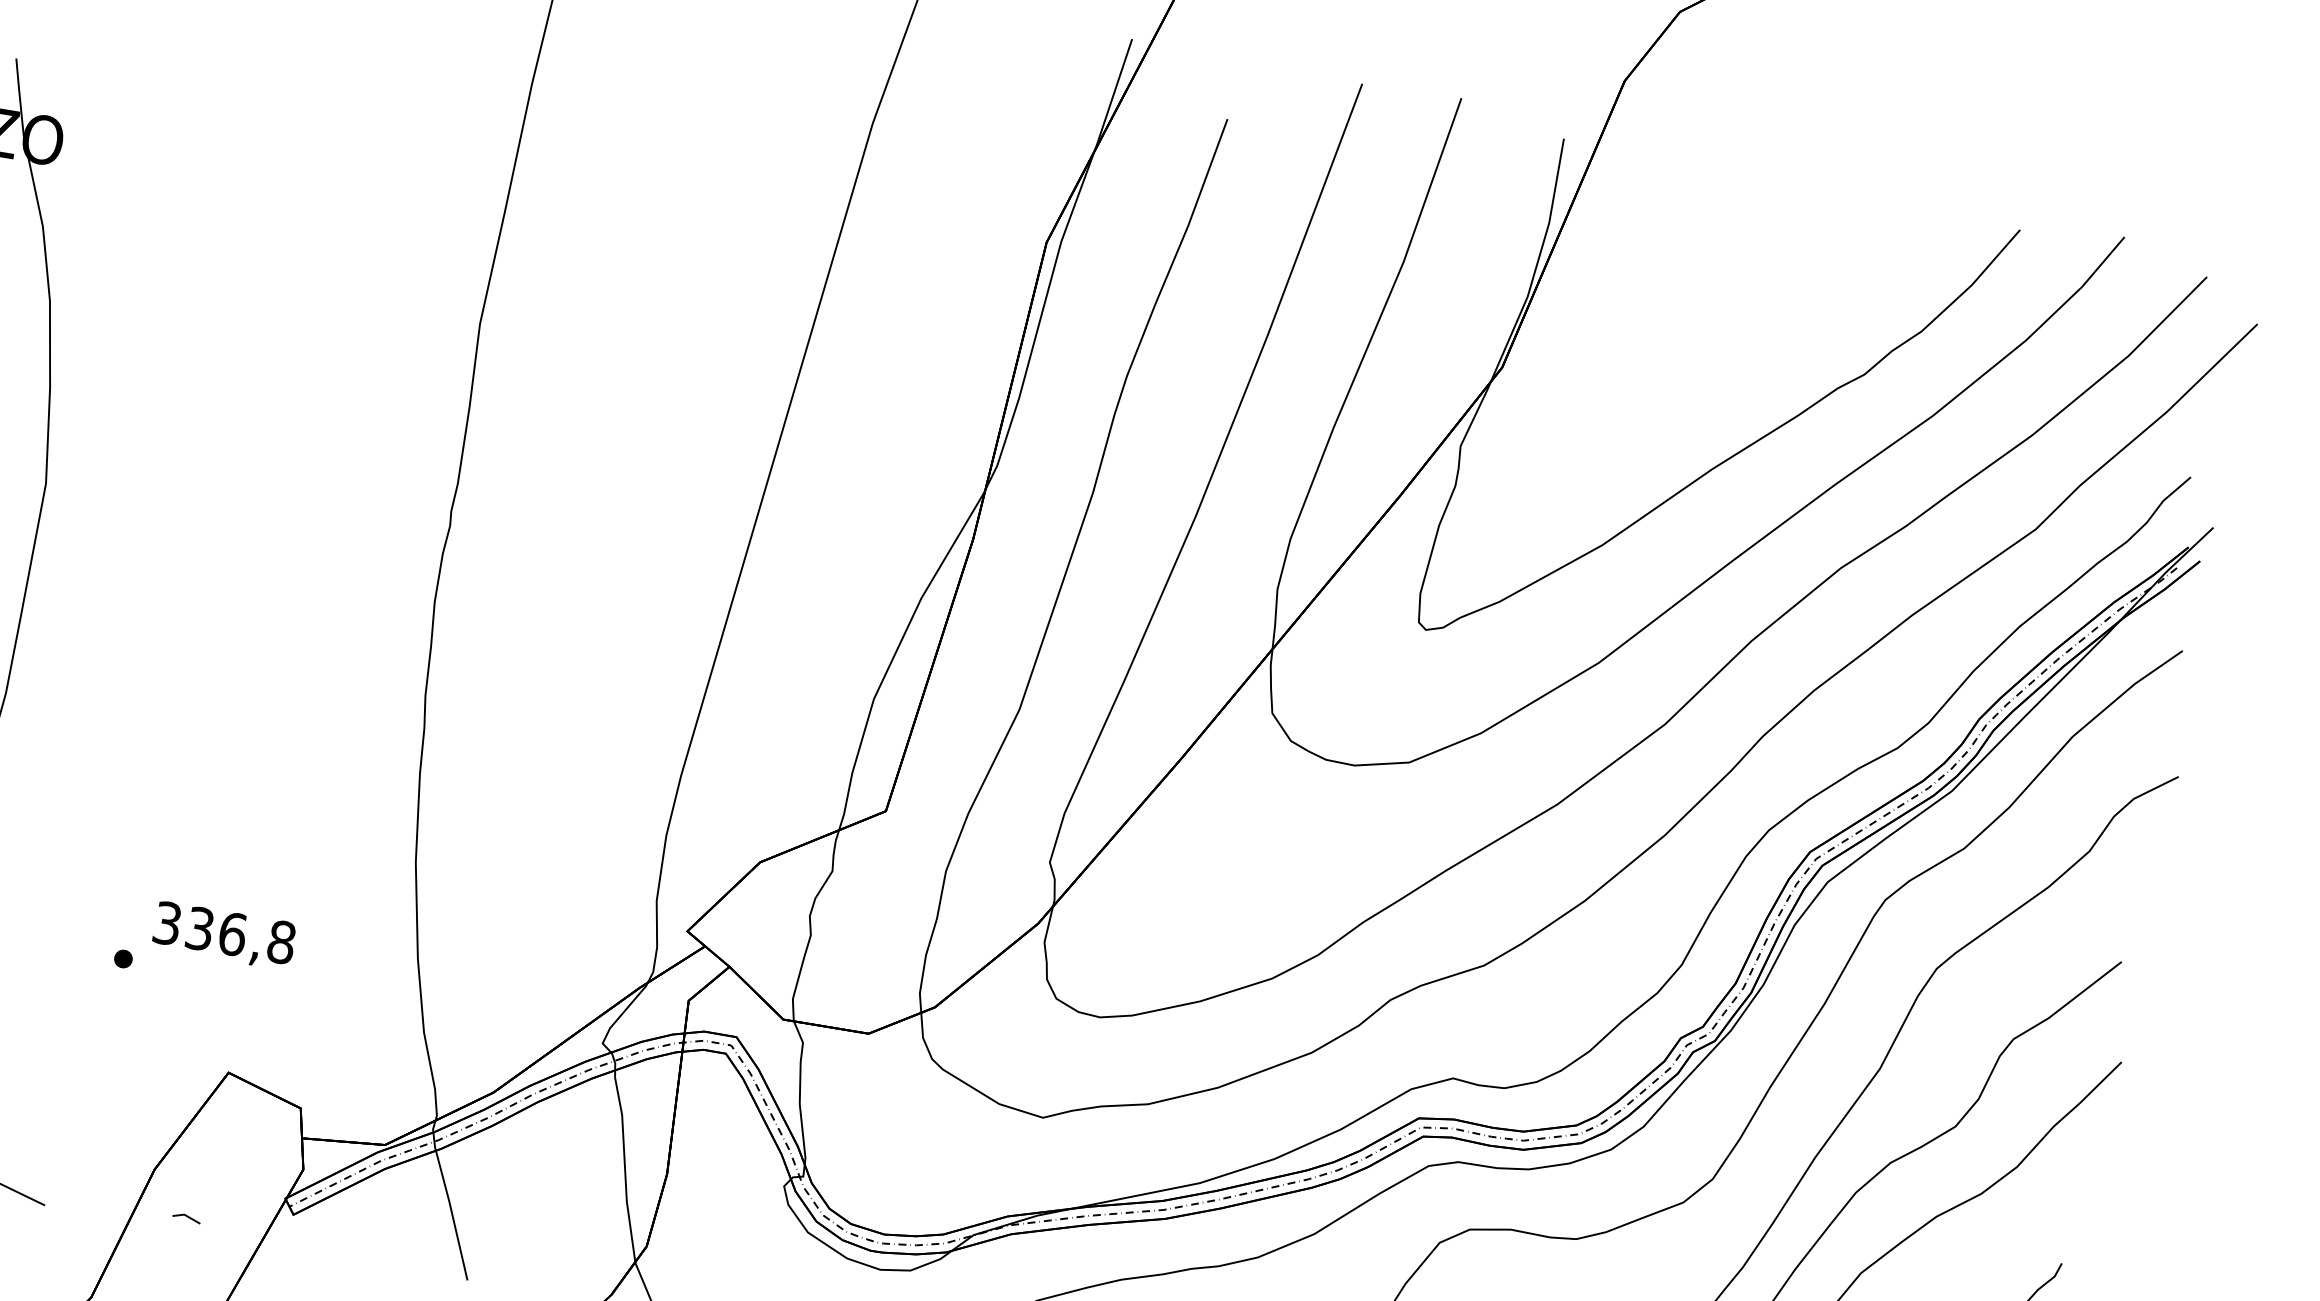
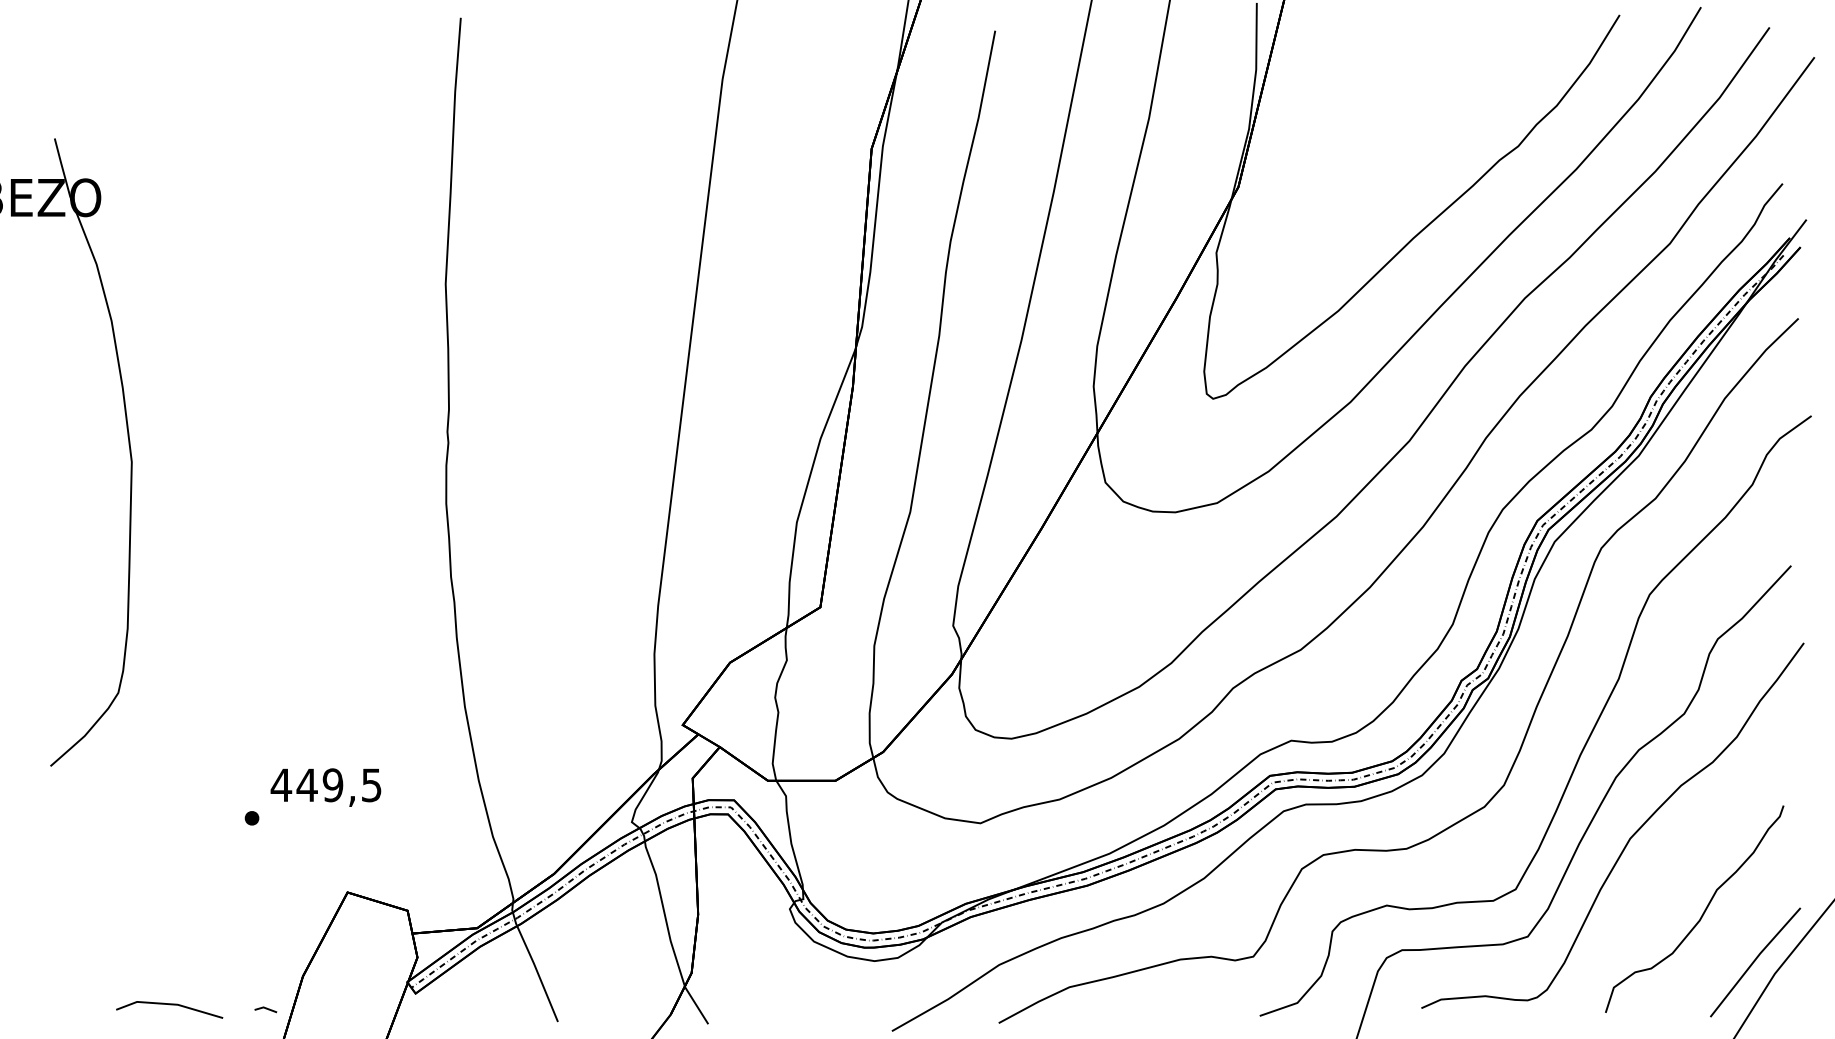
text: (223, 932) -> (325, 785), 336,8 -> 449,5
line: (186, 1217) -> (265, 1009), moved

